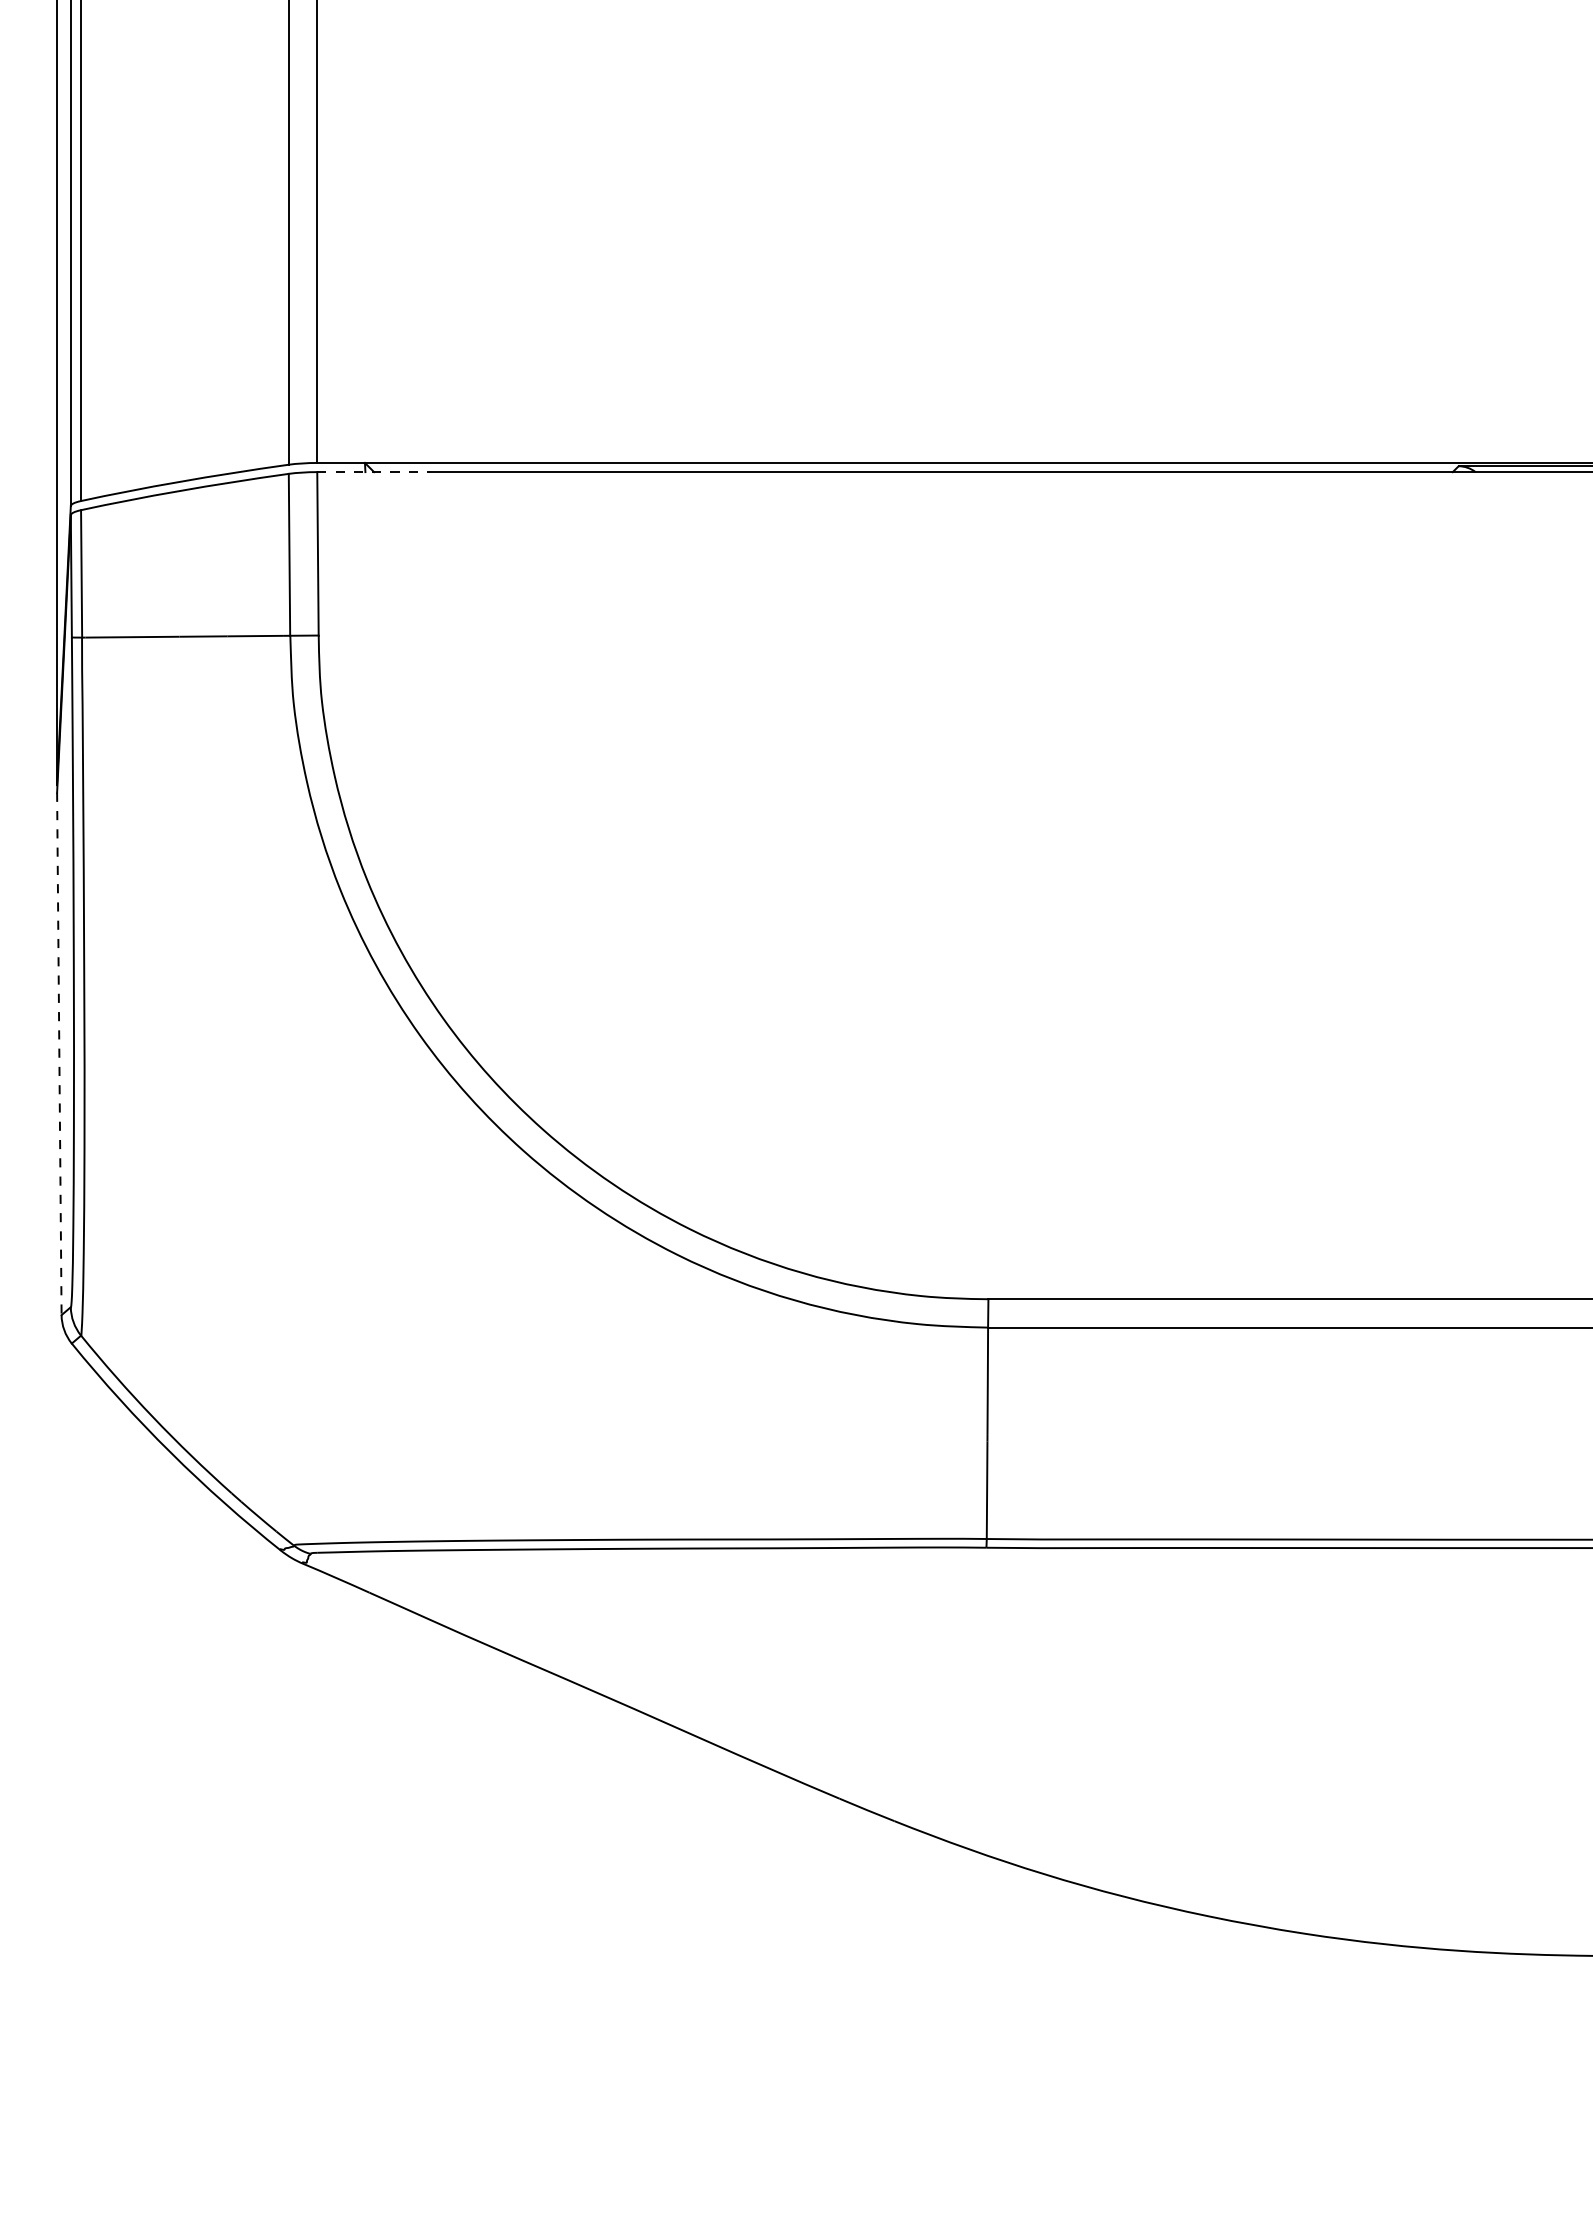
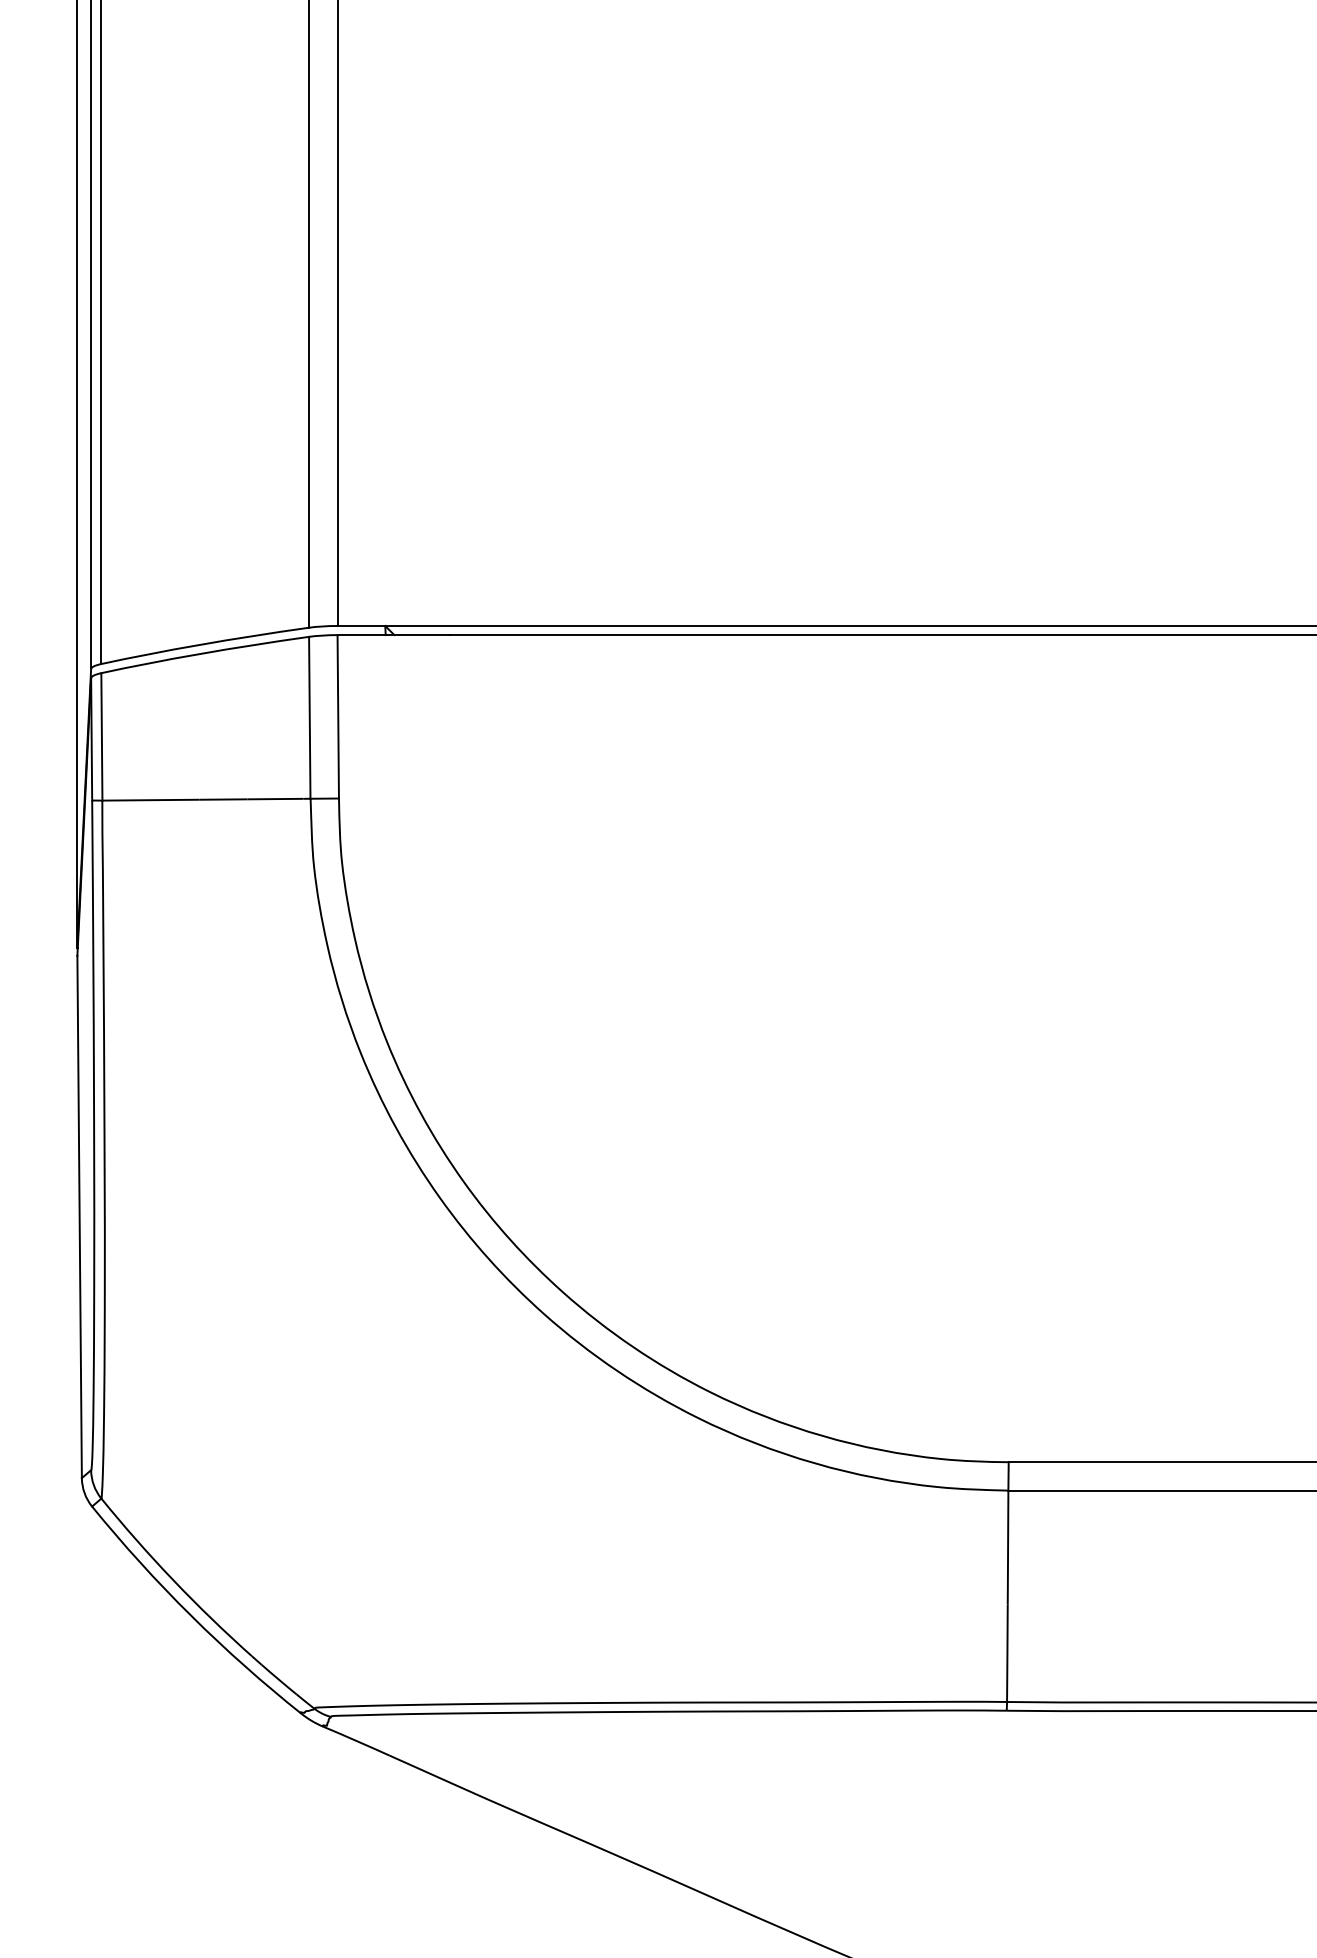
line: (374, 472) -> (394, 635), dashed -> solid
line: (59, 1054) -> (79, 1217), dashed -> solid

